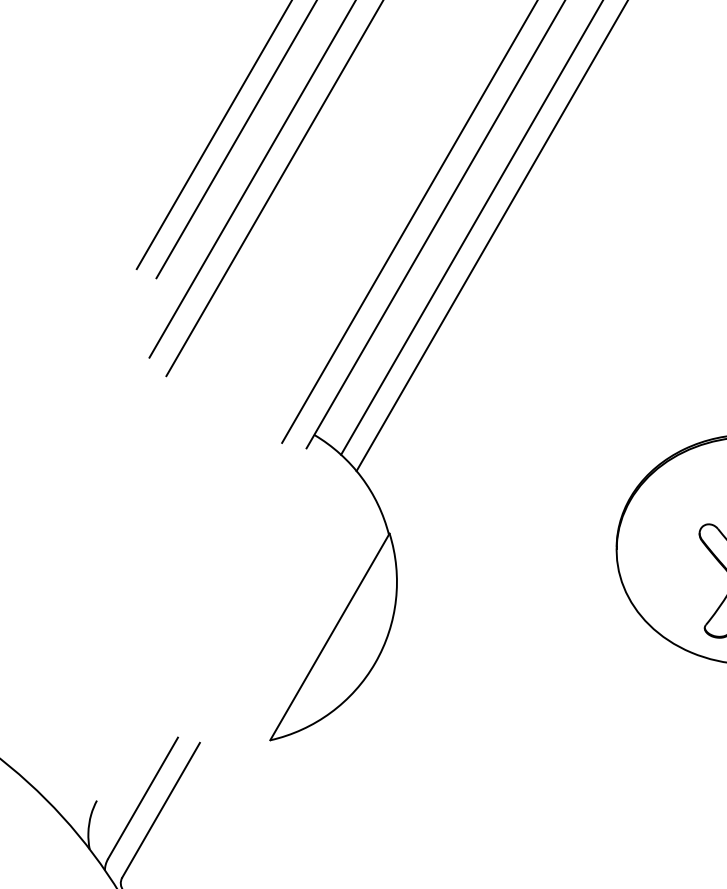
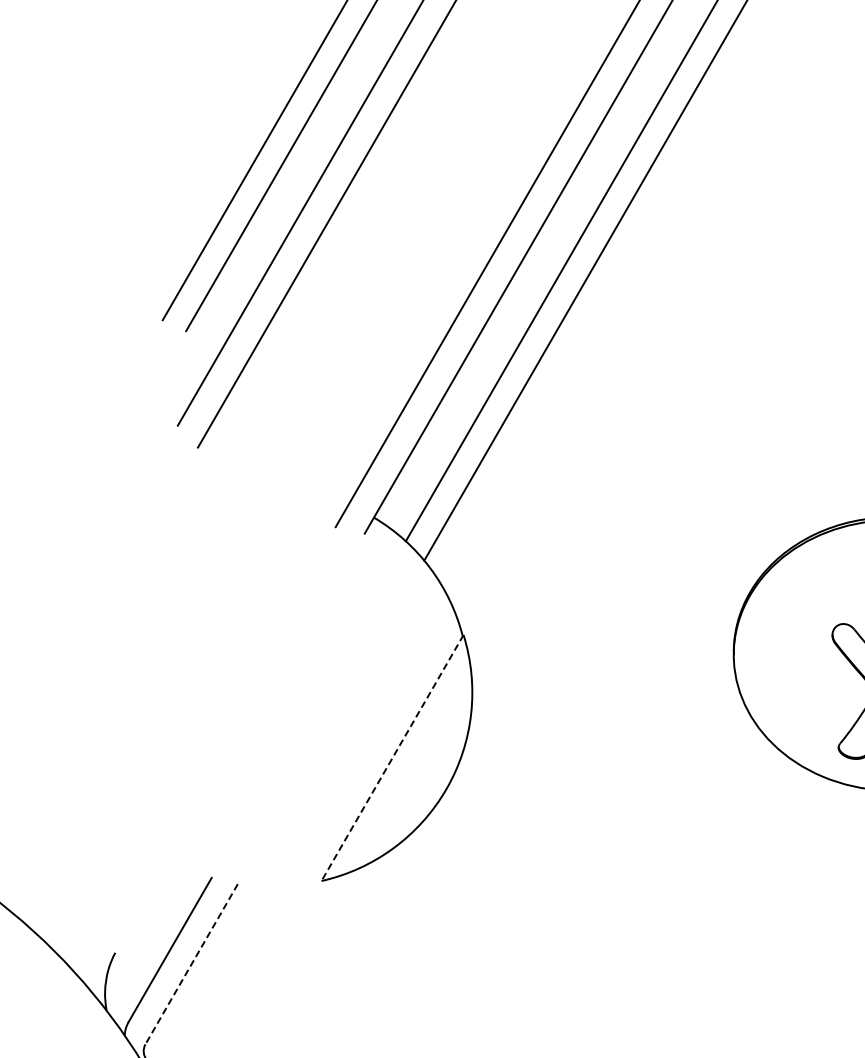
line: (329, 637) -> (392, 758), solid -> dashed
line: (160, 810) -> (191, 964), solid -> dashed

